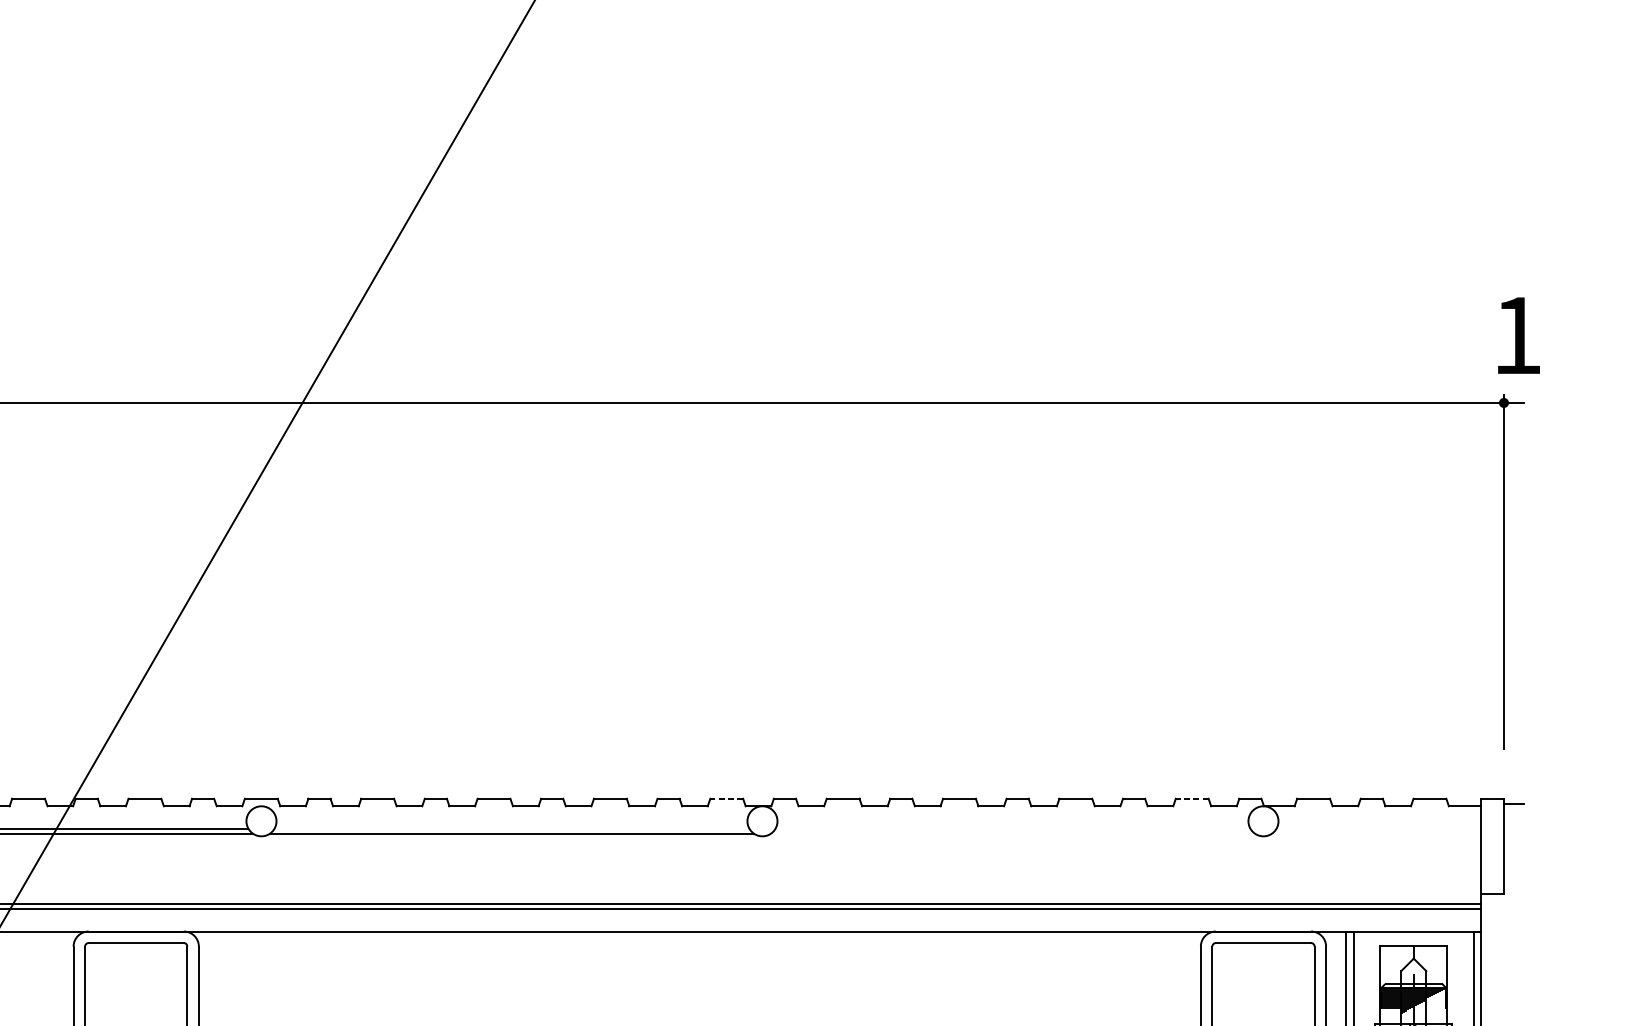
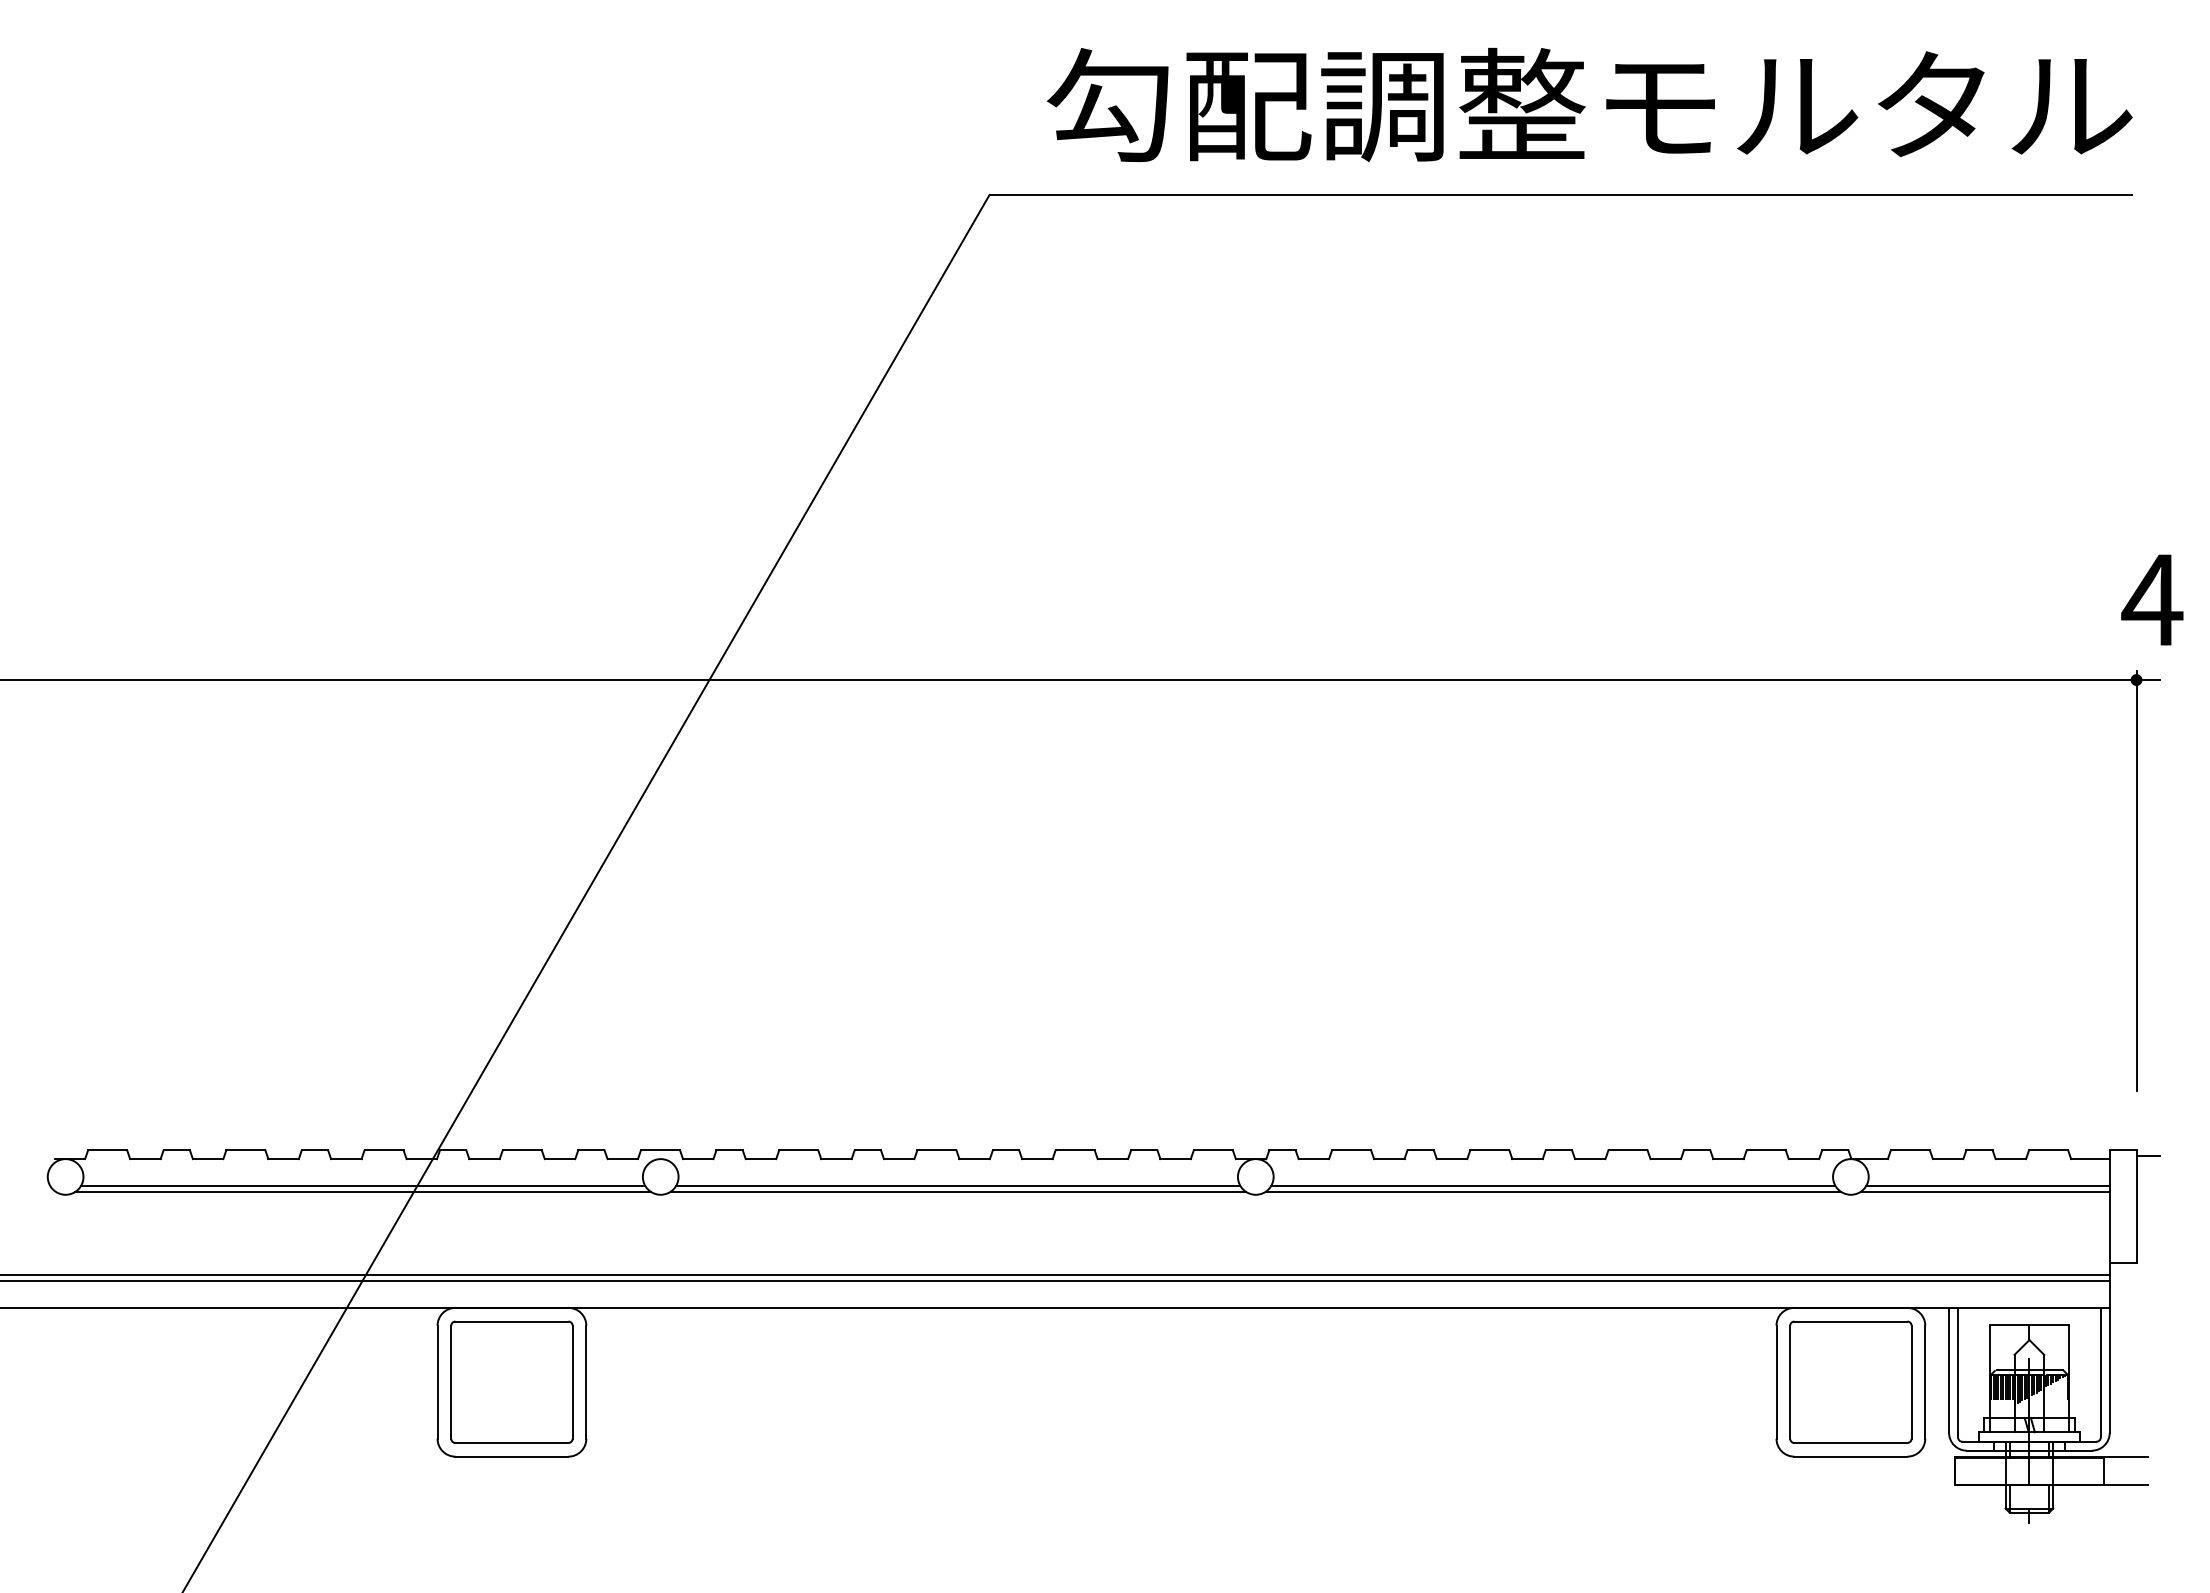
text: (1517, 335) -> (2152, 599), 1 -> 4
line: (726, 799) -> (1212, 1150), dashed -> solid
line: (1191, 799) -> (1765, 1150), dashed -> solid
line: (512, 828) -> (958, 1185), added
line: (1013, 828) -> (1553, 1185), added
line: (1378, 828) -> (1987, 1185), added
line: (1013, 833) -> (1553, 1191), added
line: (1375, 833) -> (1984, 1191), added

